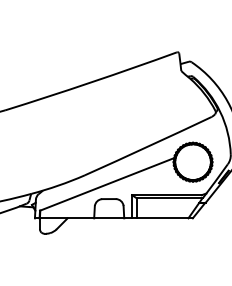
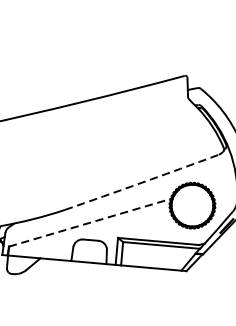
arc: (148, 146) -> (142, 182), solid -> dashed
line: (107, 184) -> (90, 222), solid -> dashed

